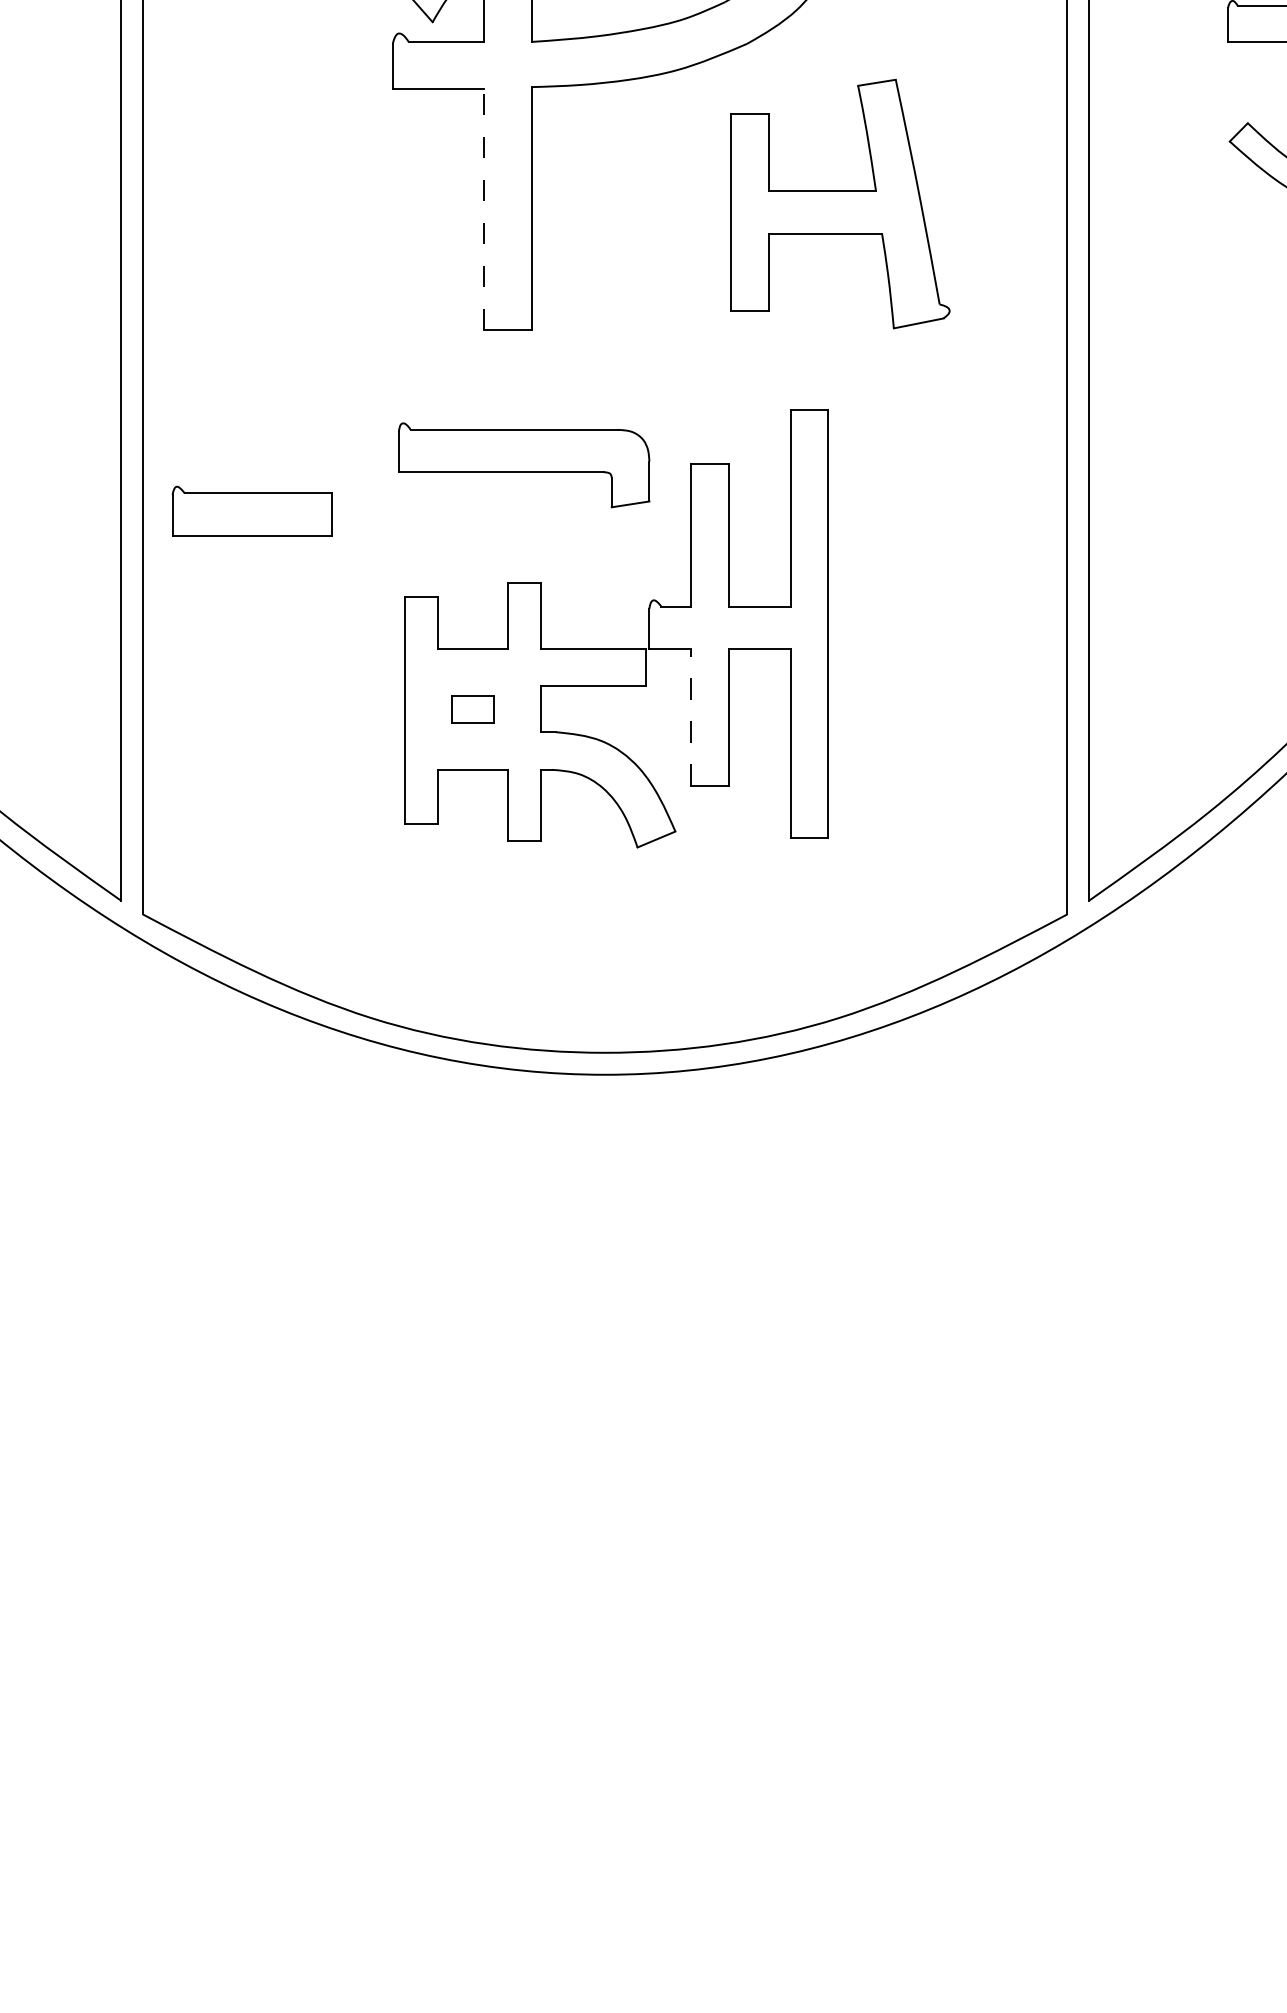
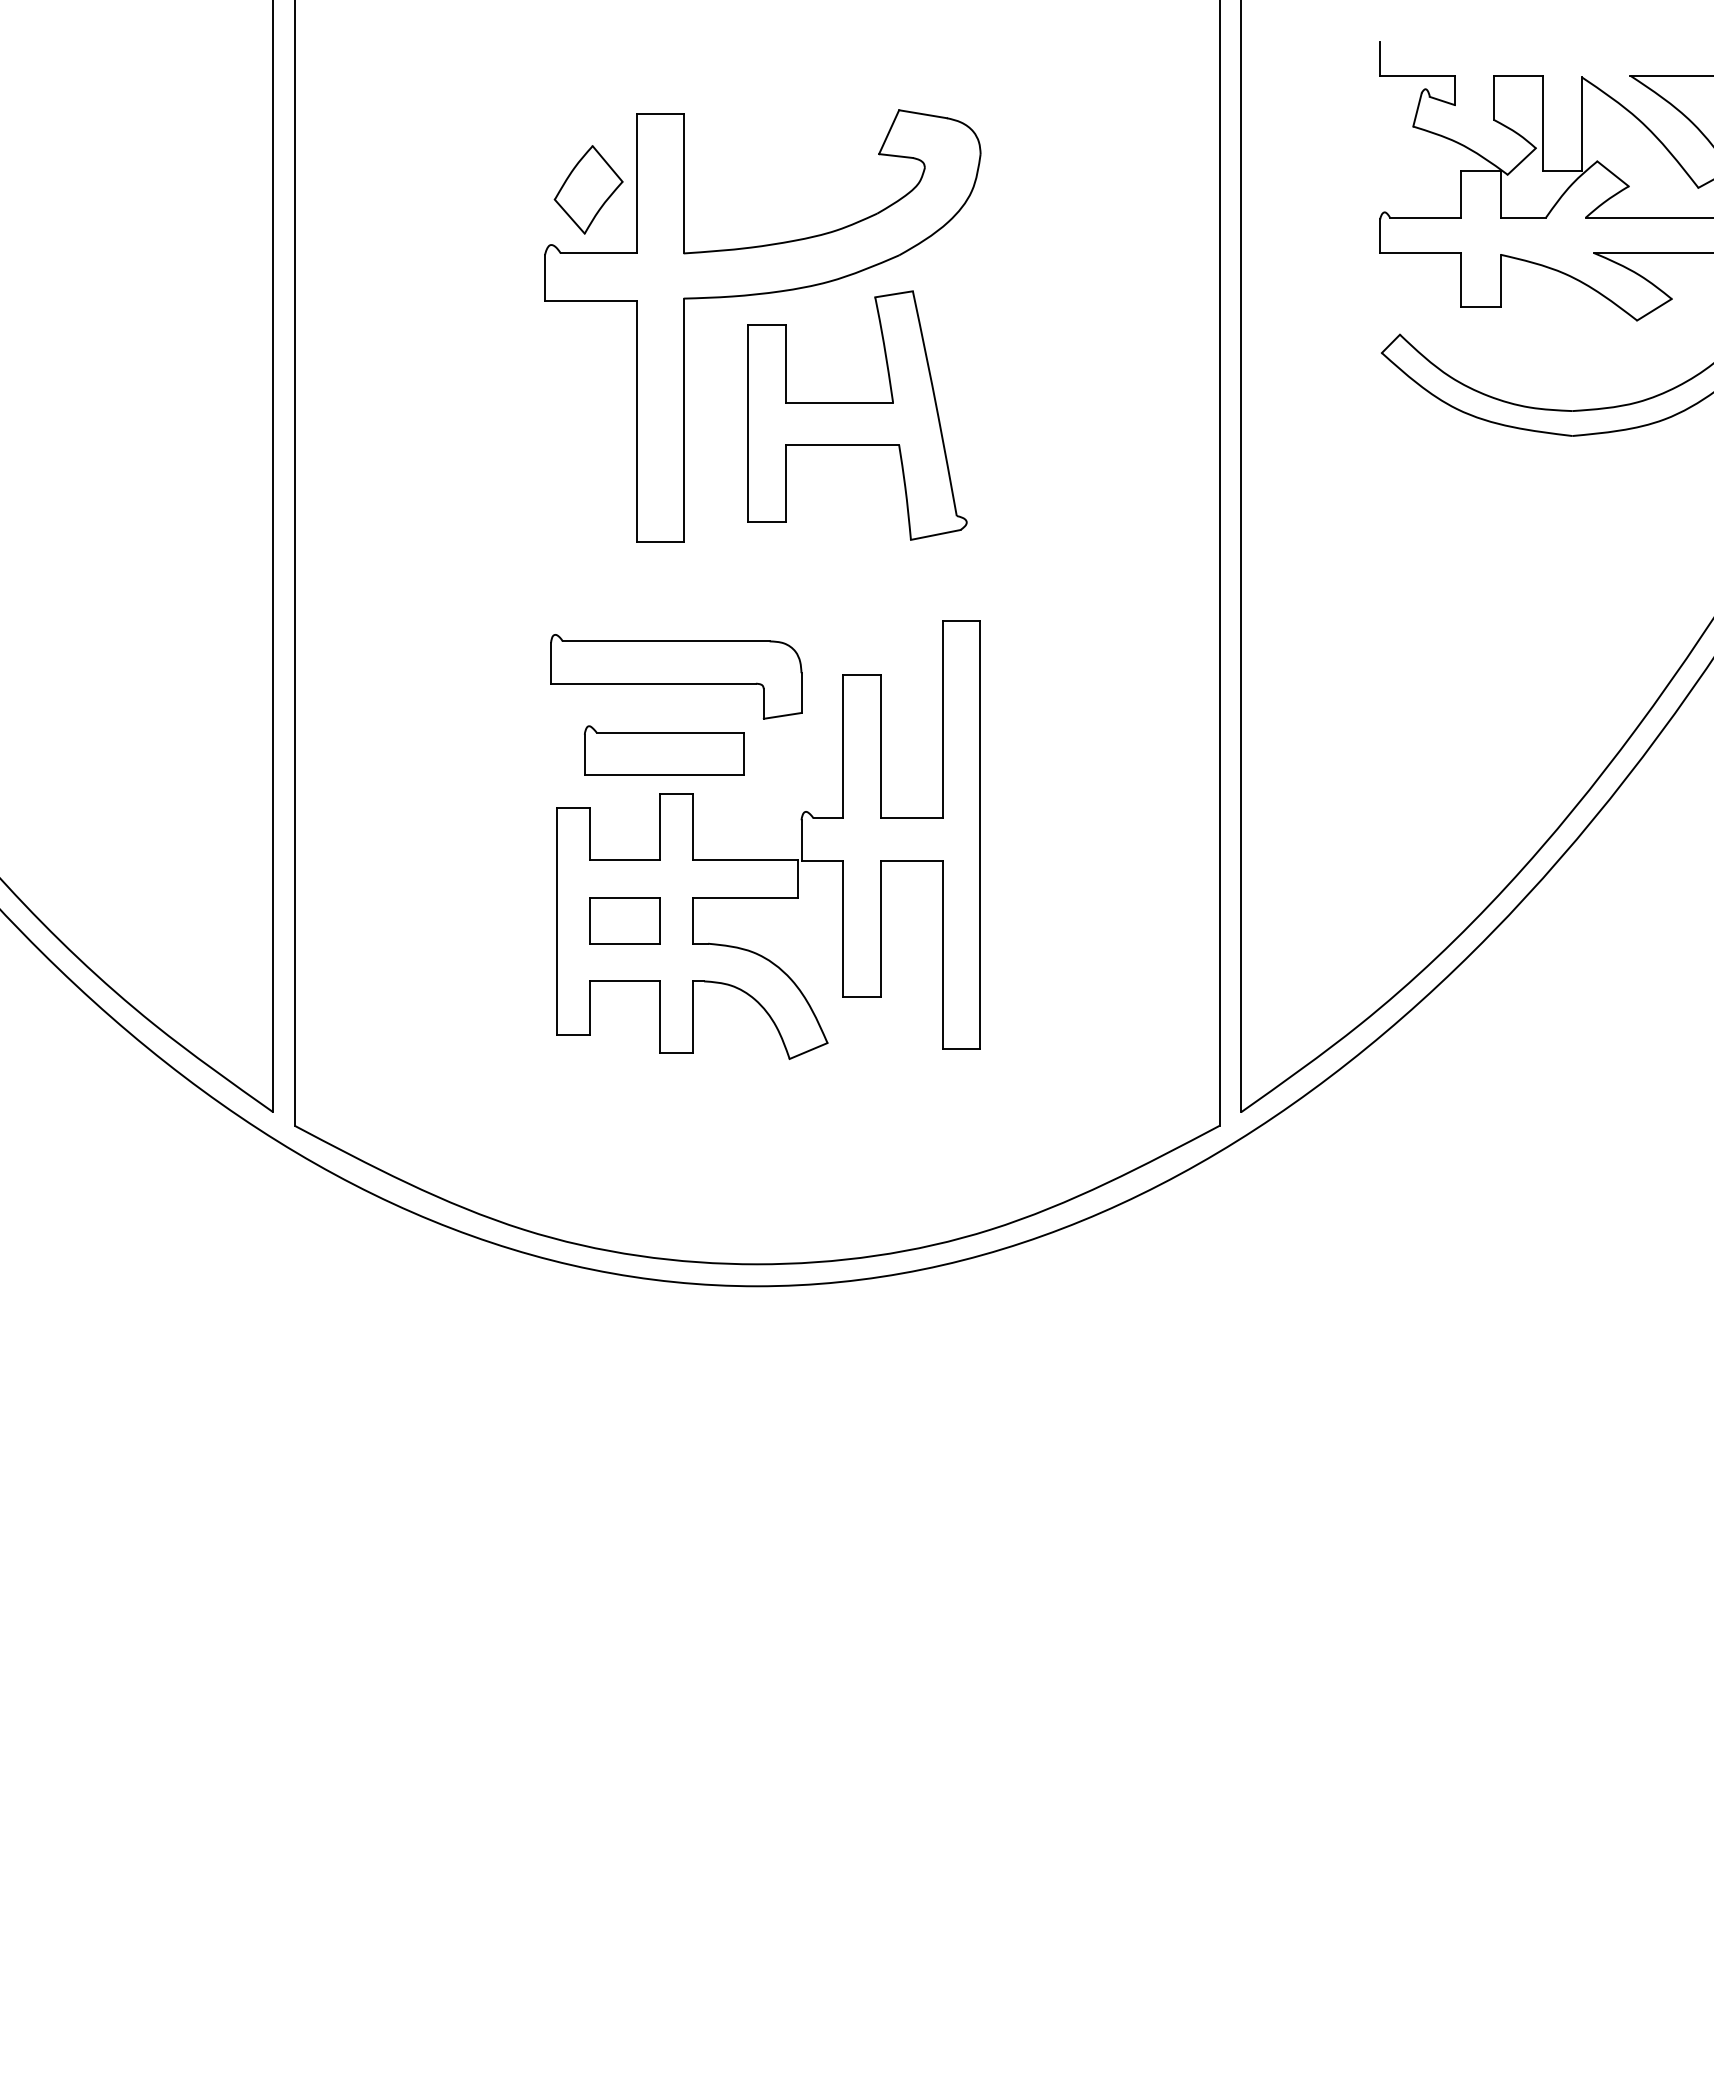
part: (840, 203) -> (857, 415), moved
line: (484, 209) -> (636, 421), dashed -> solid
part: (252, 510) -> (664, 750), moved
part: (472, 708) -> (624, 920), size x1.67
line: (691, 716) -> (843, 928), dashed -> solid

